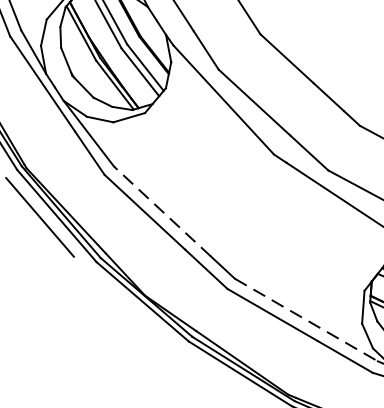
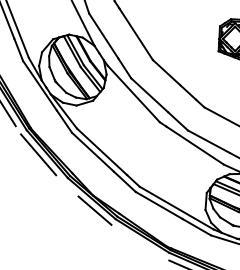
line: (161, 210) -> (101, 151), dashed -> solid
line: (306, 320) -> (176, 208), dashed -> solid
line: (147, 324) -> (94, 210), added

